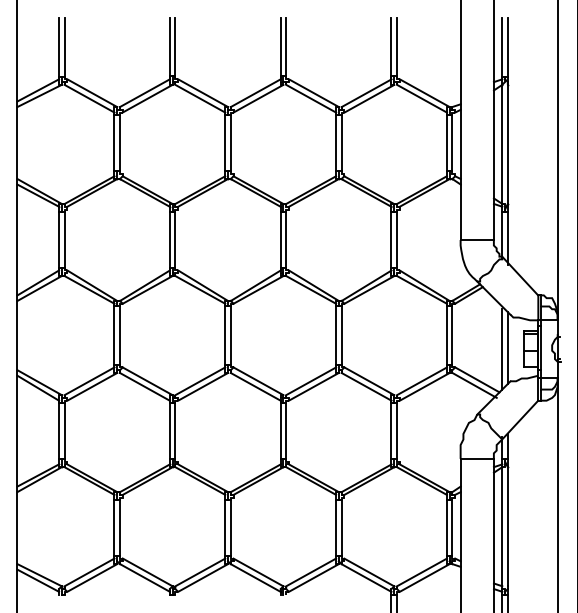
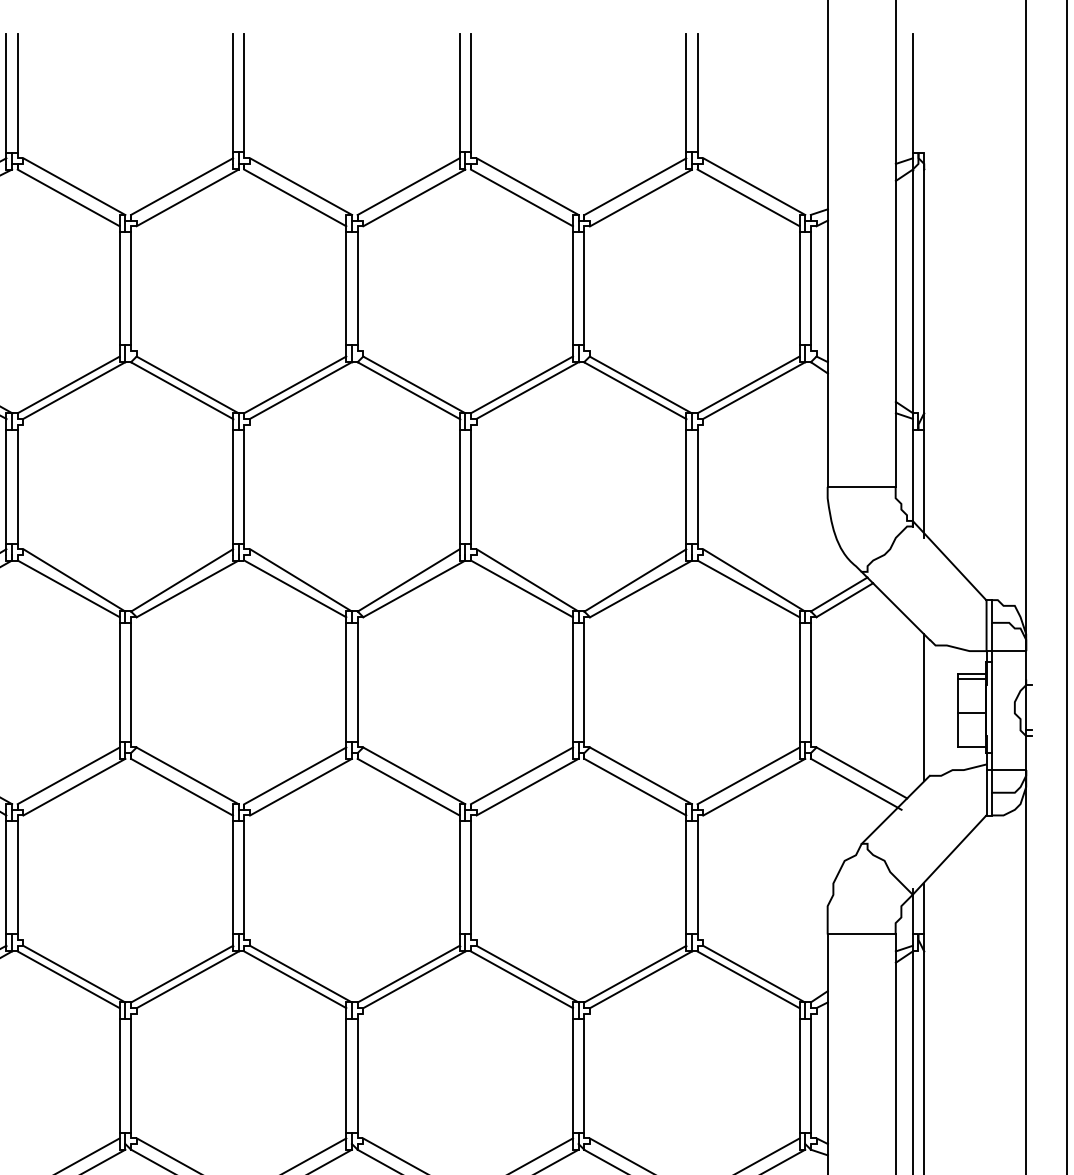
line: (507, 47) -> (923, 93), removed
line: (502, 349) -> (913, 710), removed

